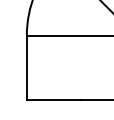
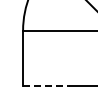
line: (54, 99) -> (46, 85), solid -> dashed

